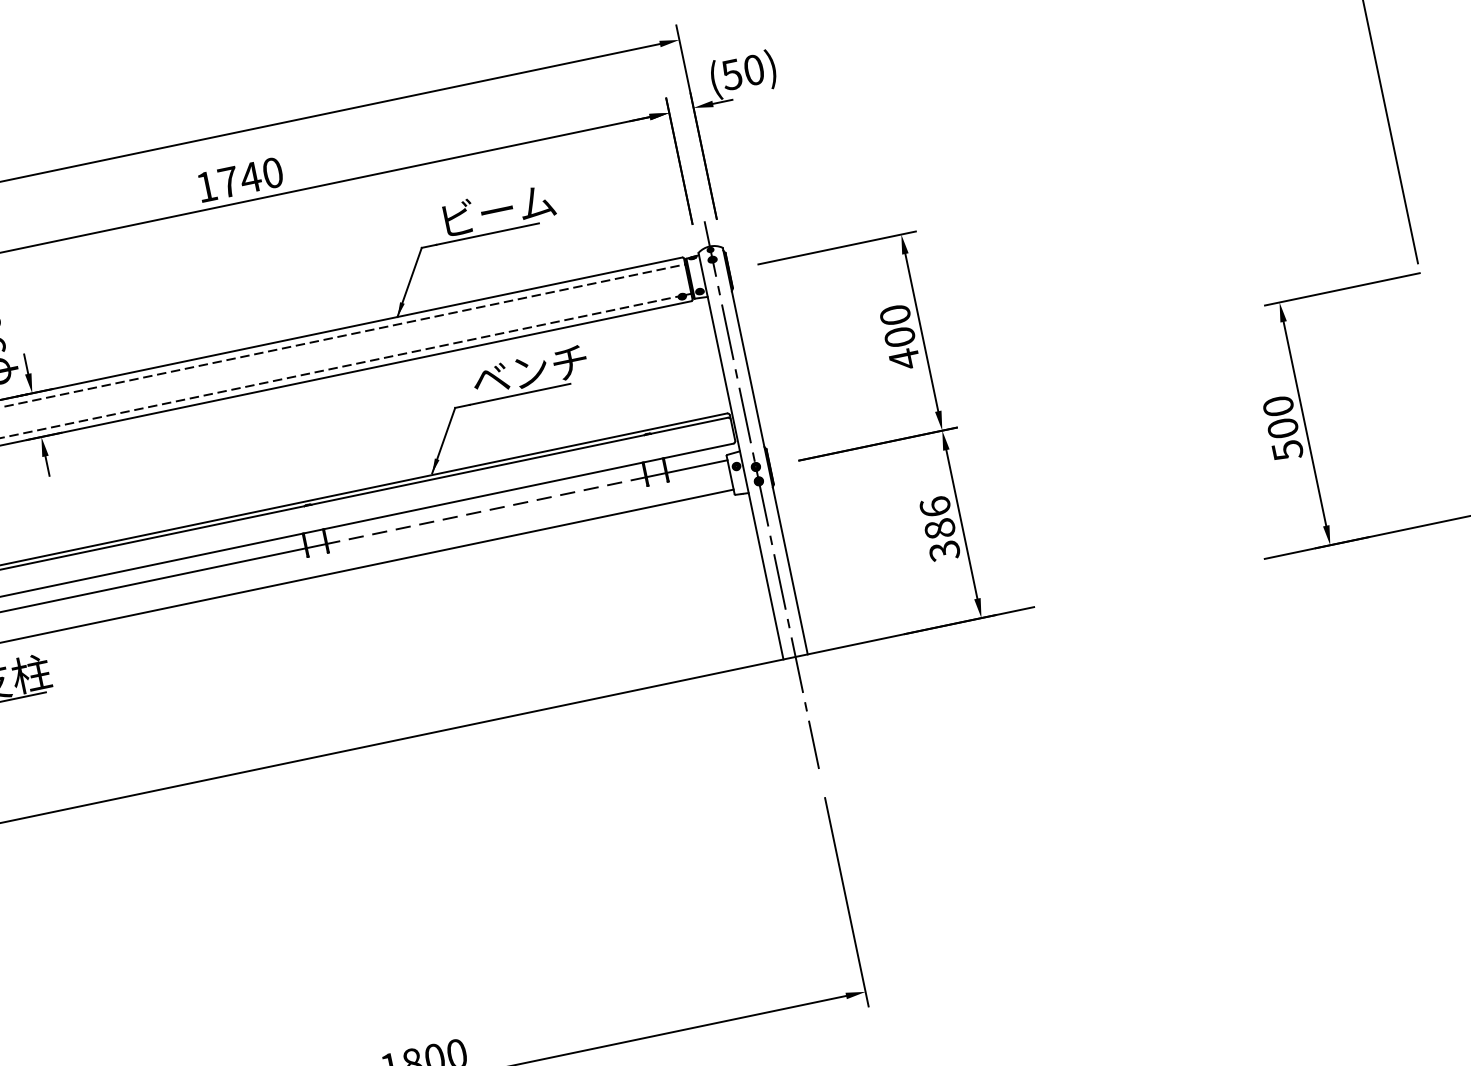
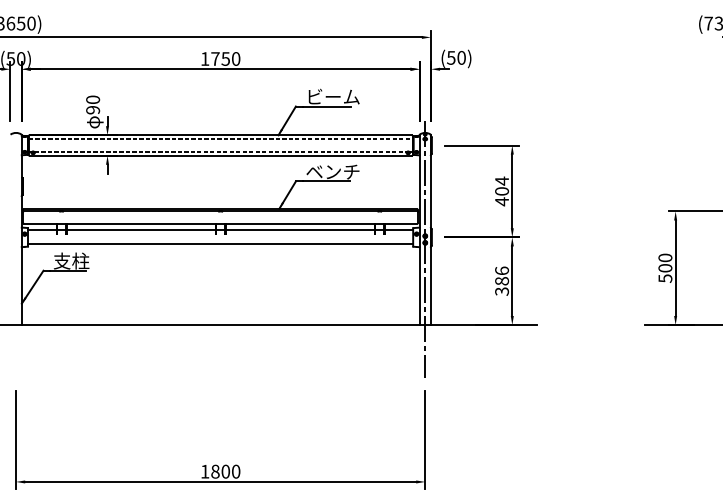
text: (249, 176) -> (225, 58), 1740 -> 1750
text: (896, 313) -> (502, 180), 400 -> 404
line: (486, 510) -> (300, 230), dashed -> solid

